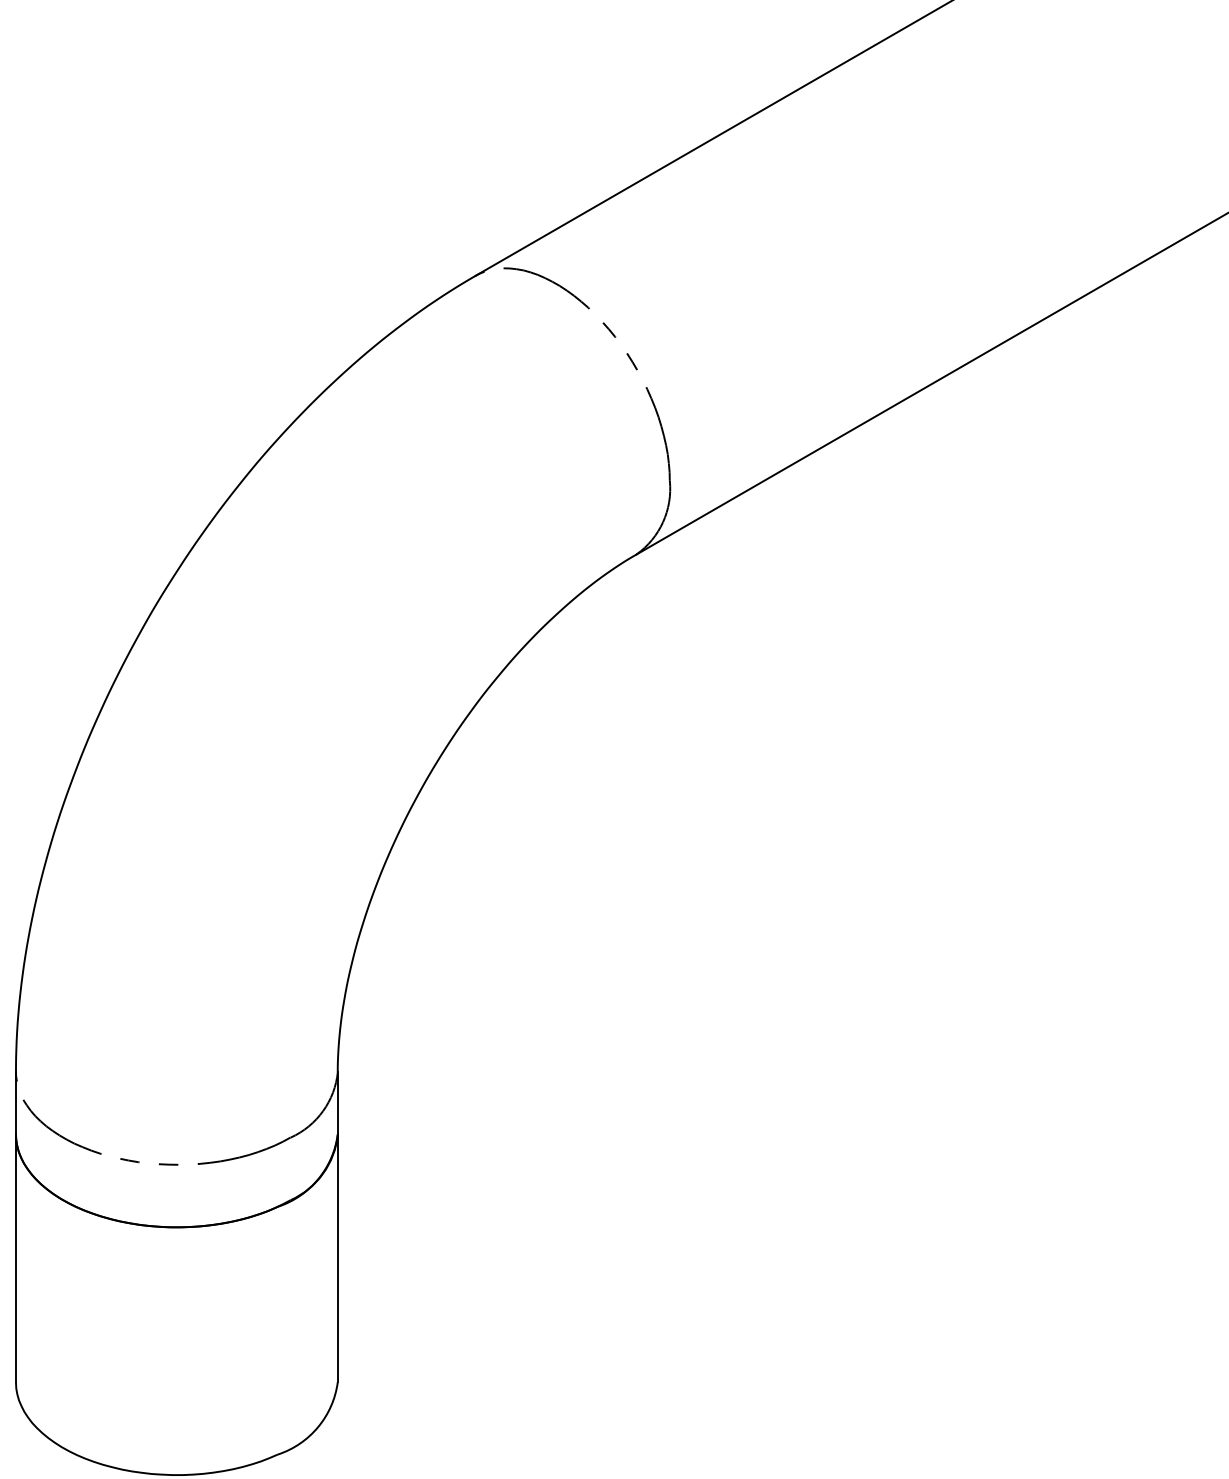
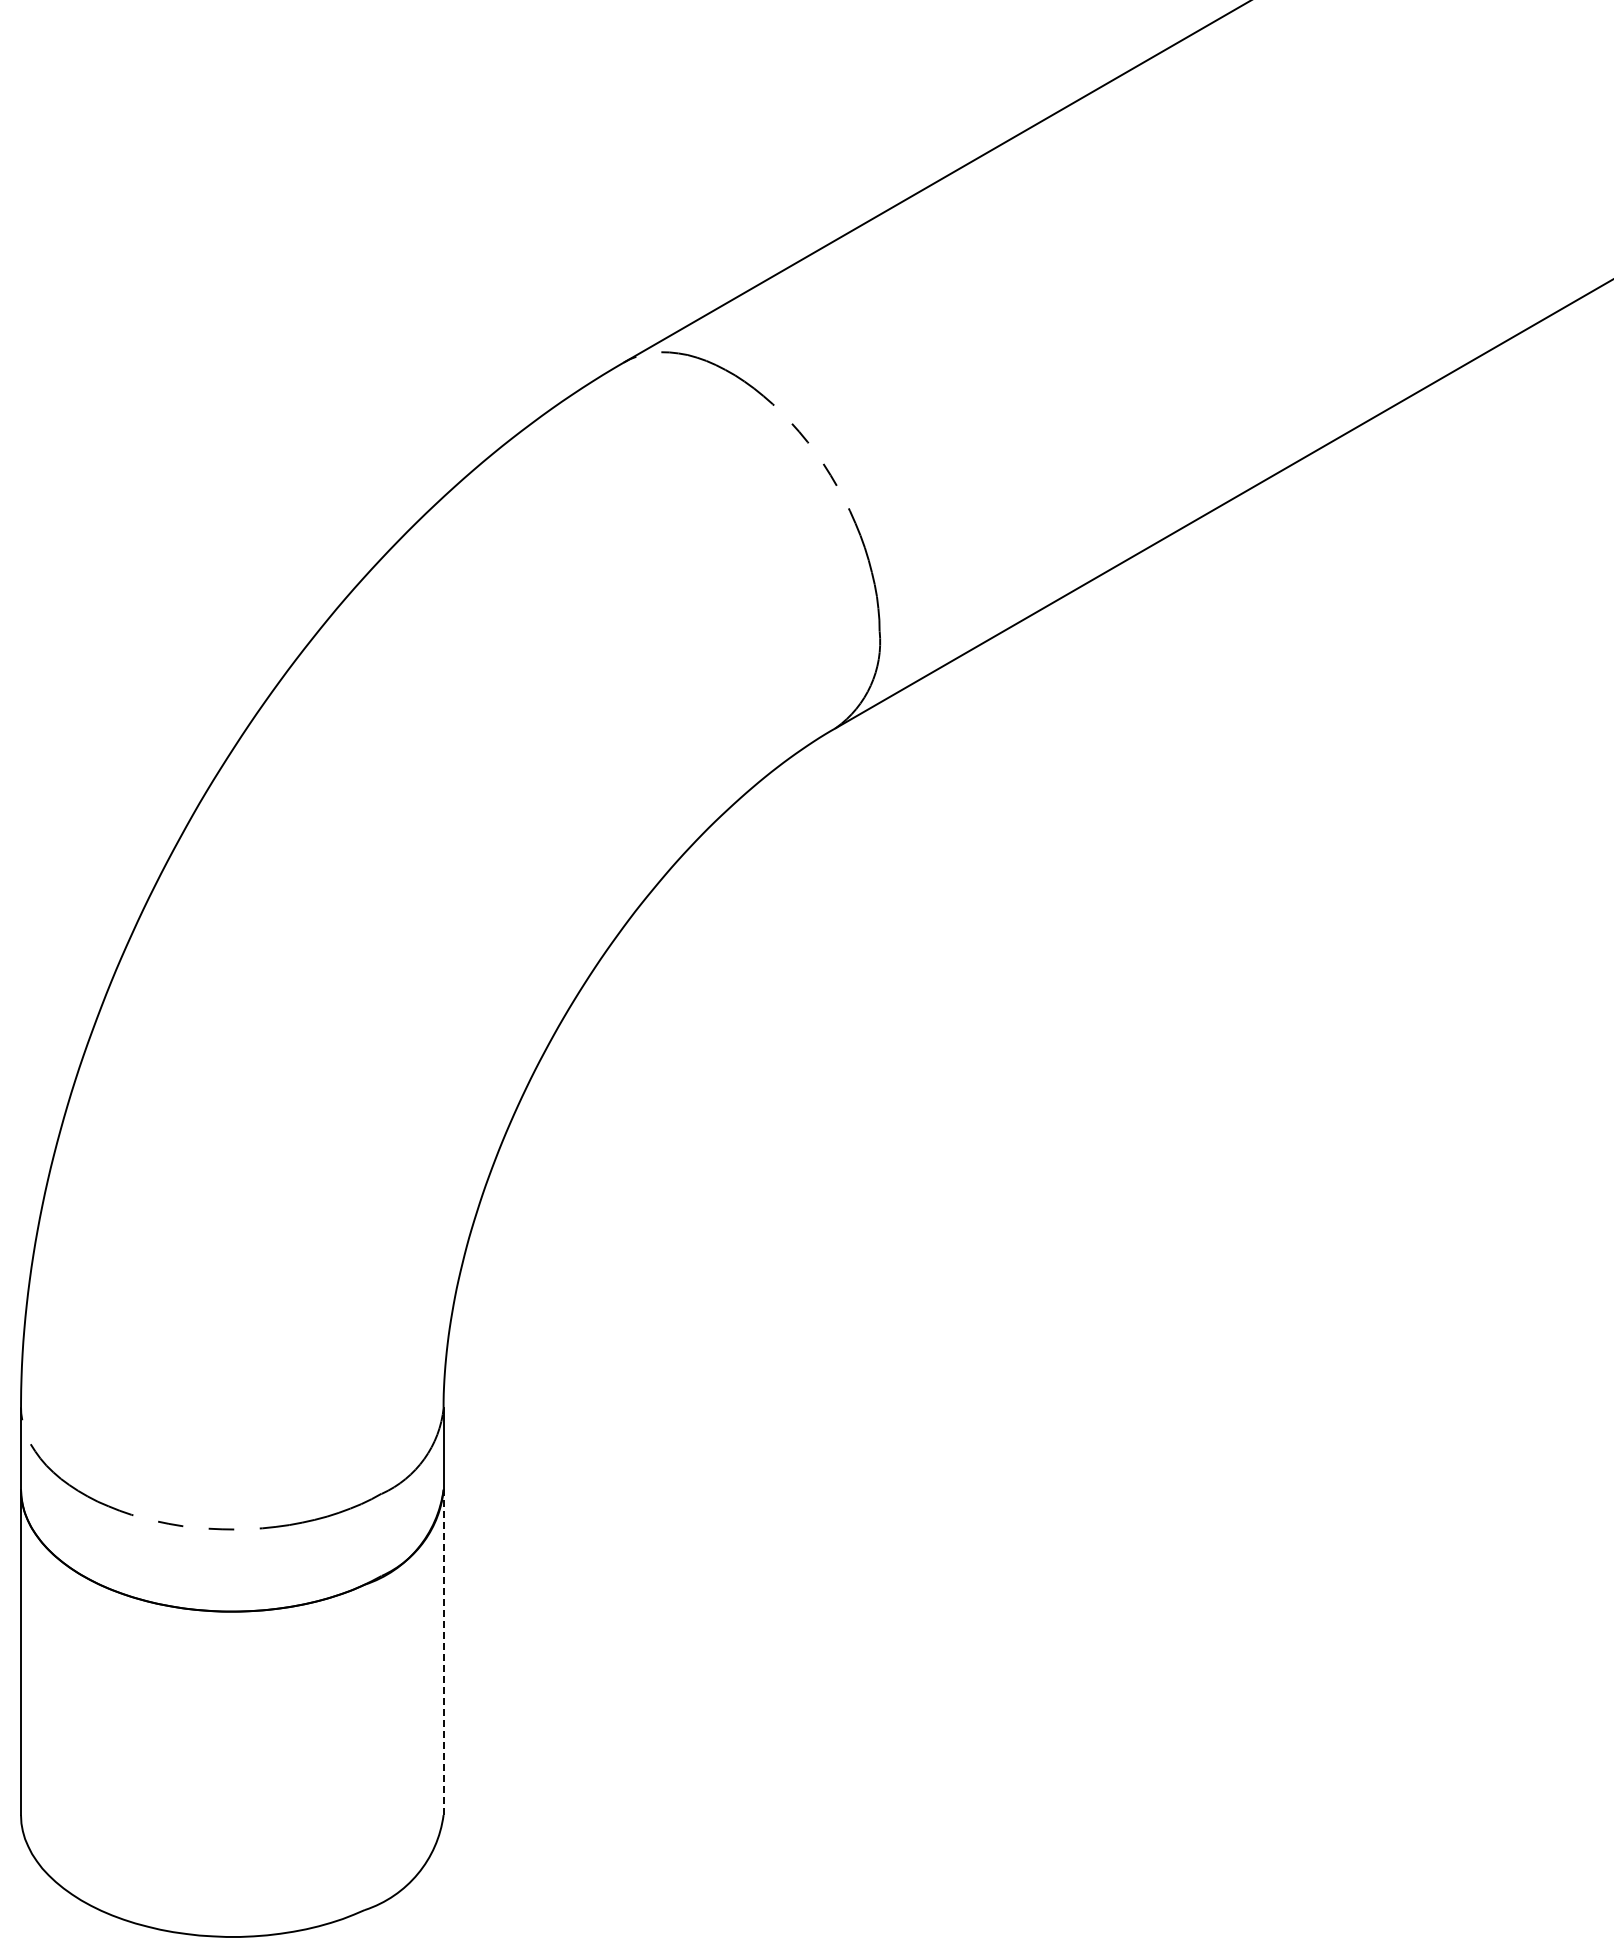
line: (337, 1258) -> (443, 1652), solid -> dashed

